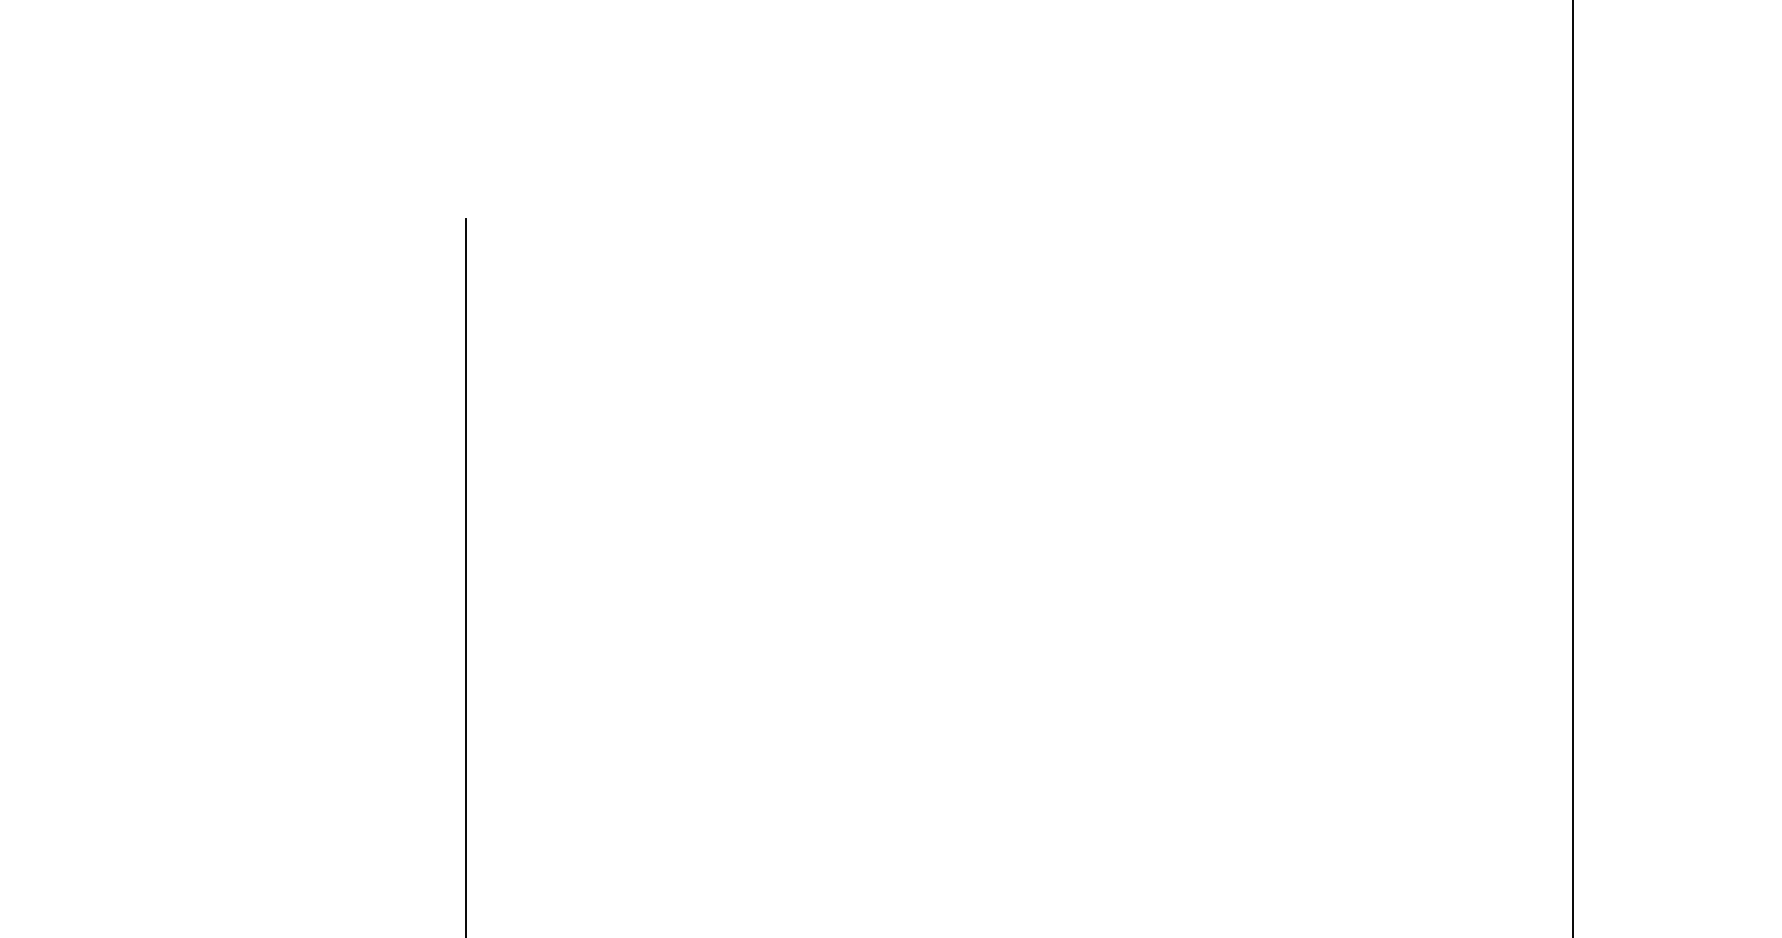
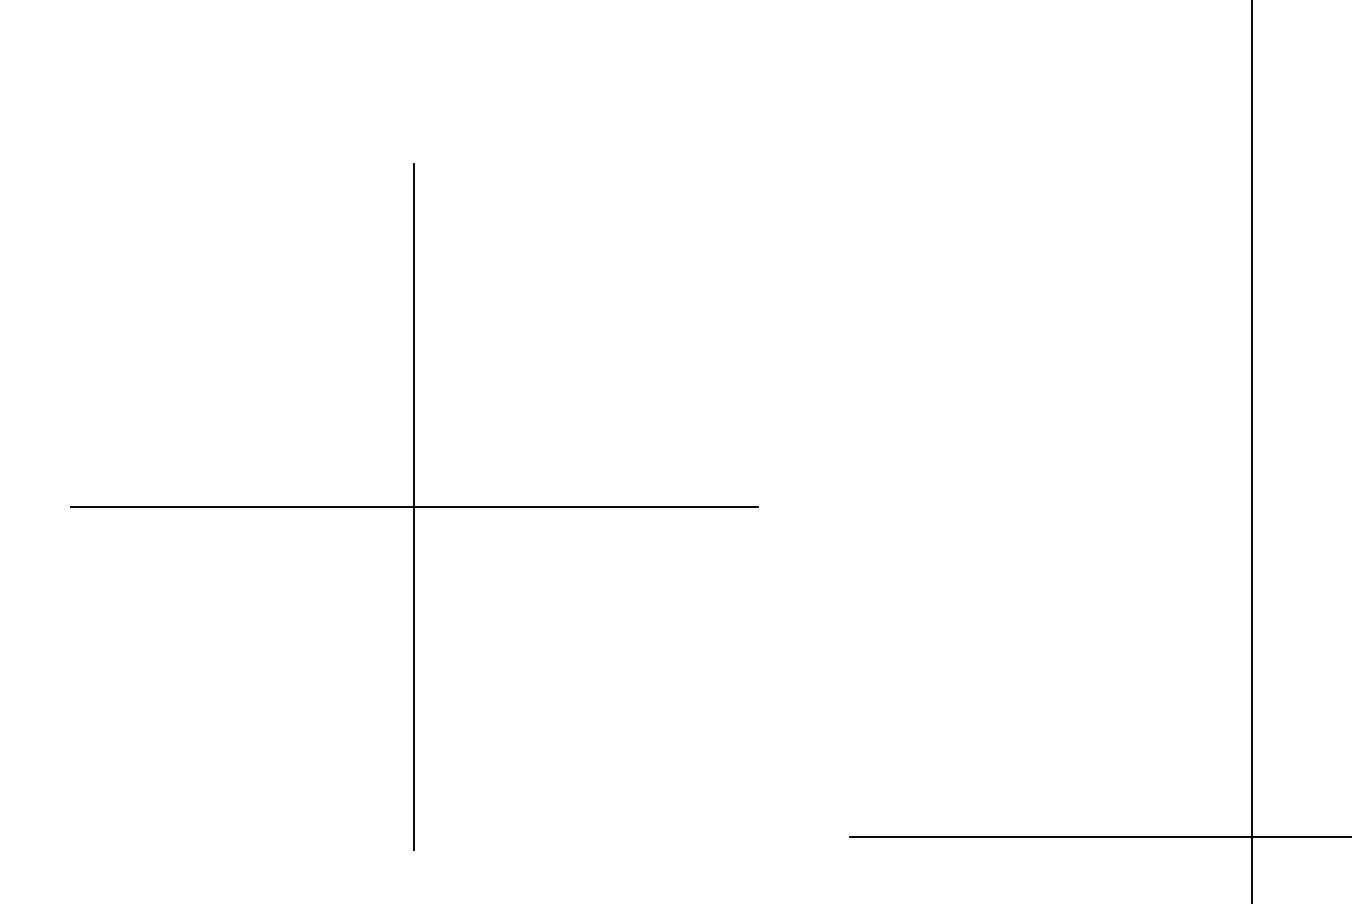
line: (466, 673) -> (414, 507), added

